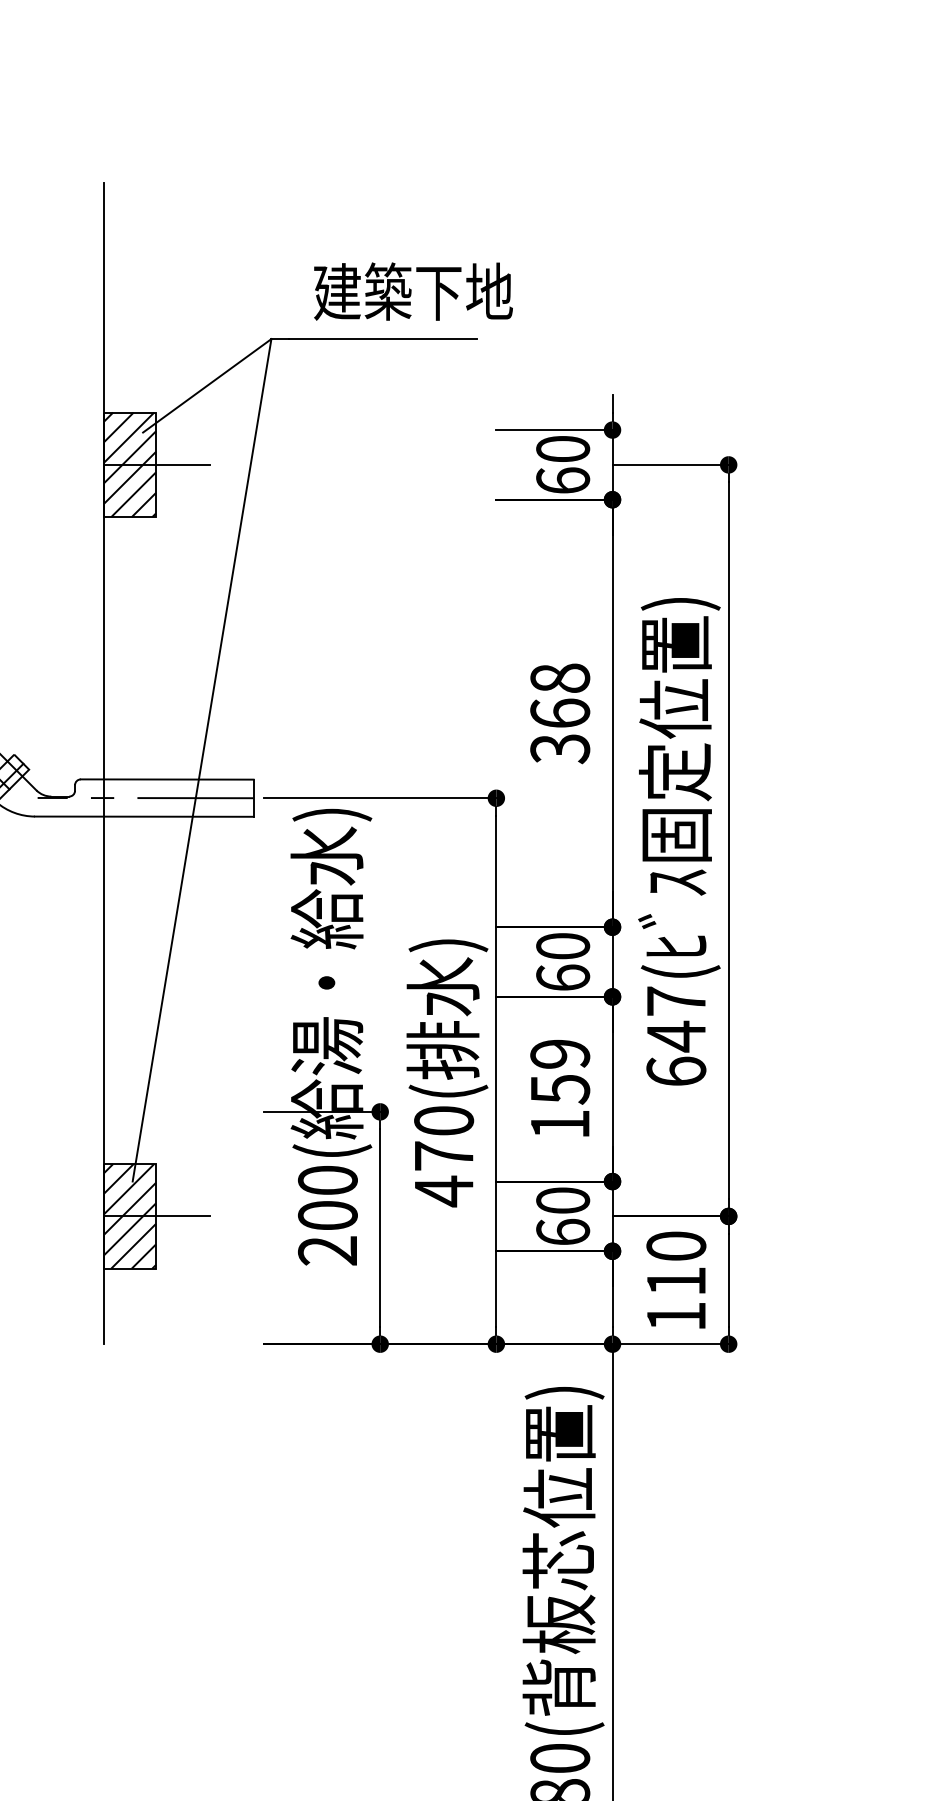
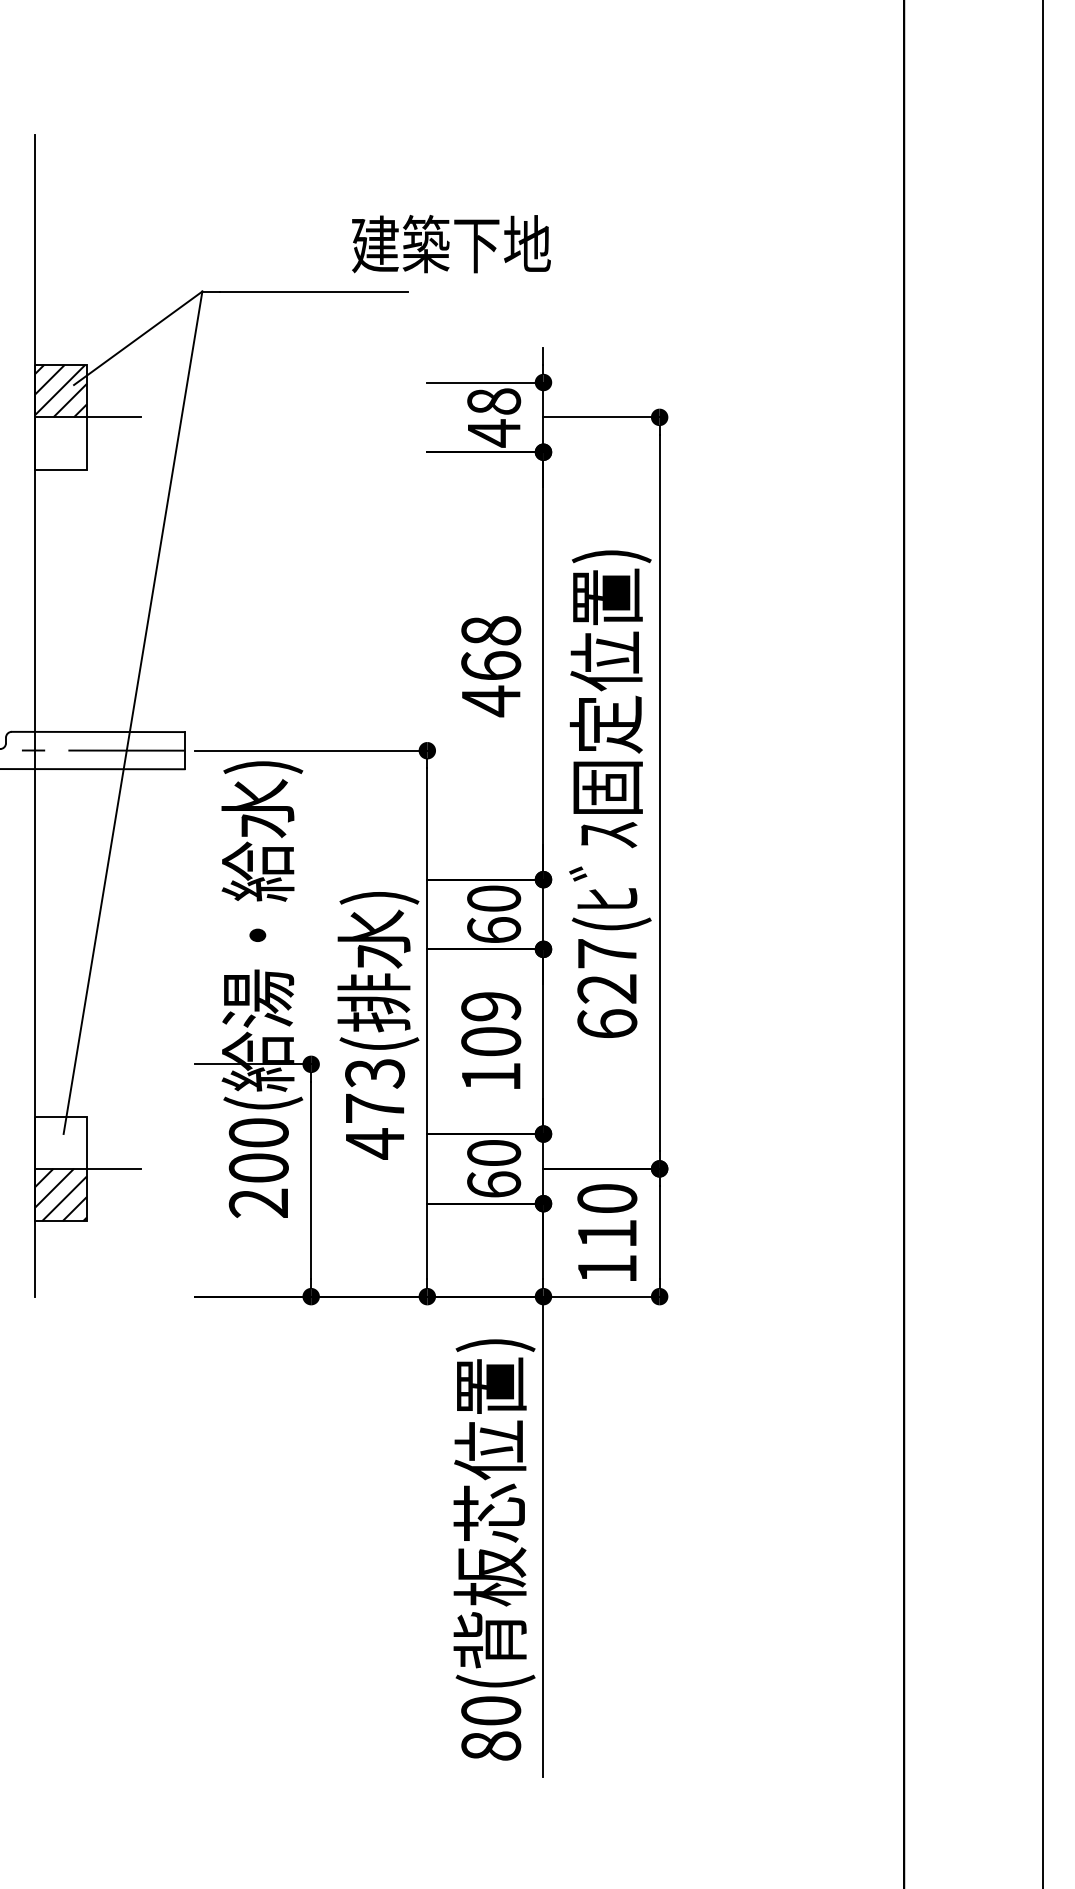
text: (413, 292) -> (451, 244), moved
text: (563, 465) -> (494, 417), 60 -> 48
hatch: (129, 491) -> (60, 443), removed
text: (560, 749) -> (491, 701), 368 -> 468
text: (675, 1037) -> (606, 989), 647( -> 627(
text: (560, 1090) -> (491, 1042), 159 -> 109
text: (443, 1121) -> (374, 1073), 470( -> 473(
hatch: (129, 1190) -> (60, 1142), removed

